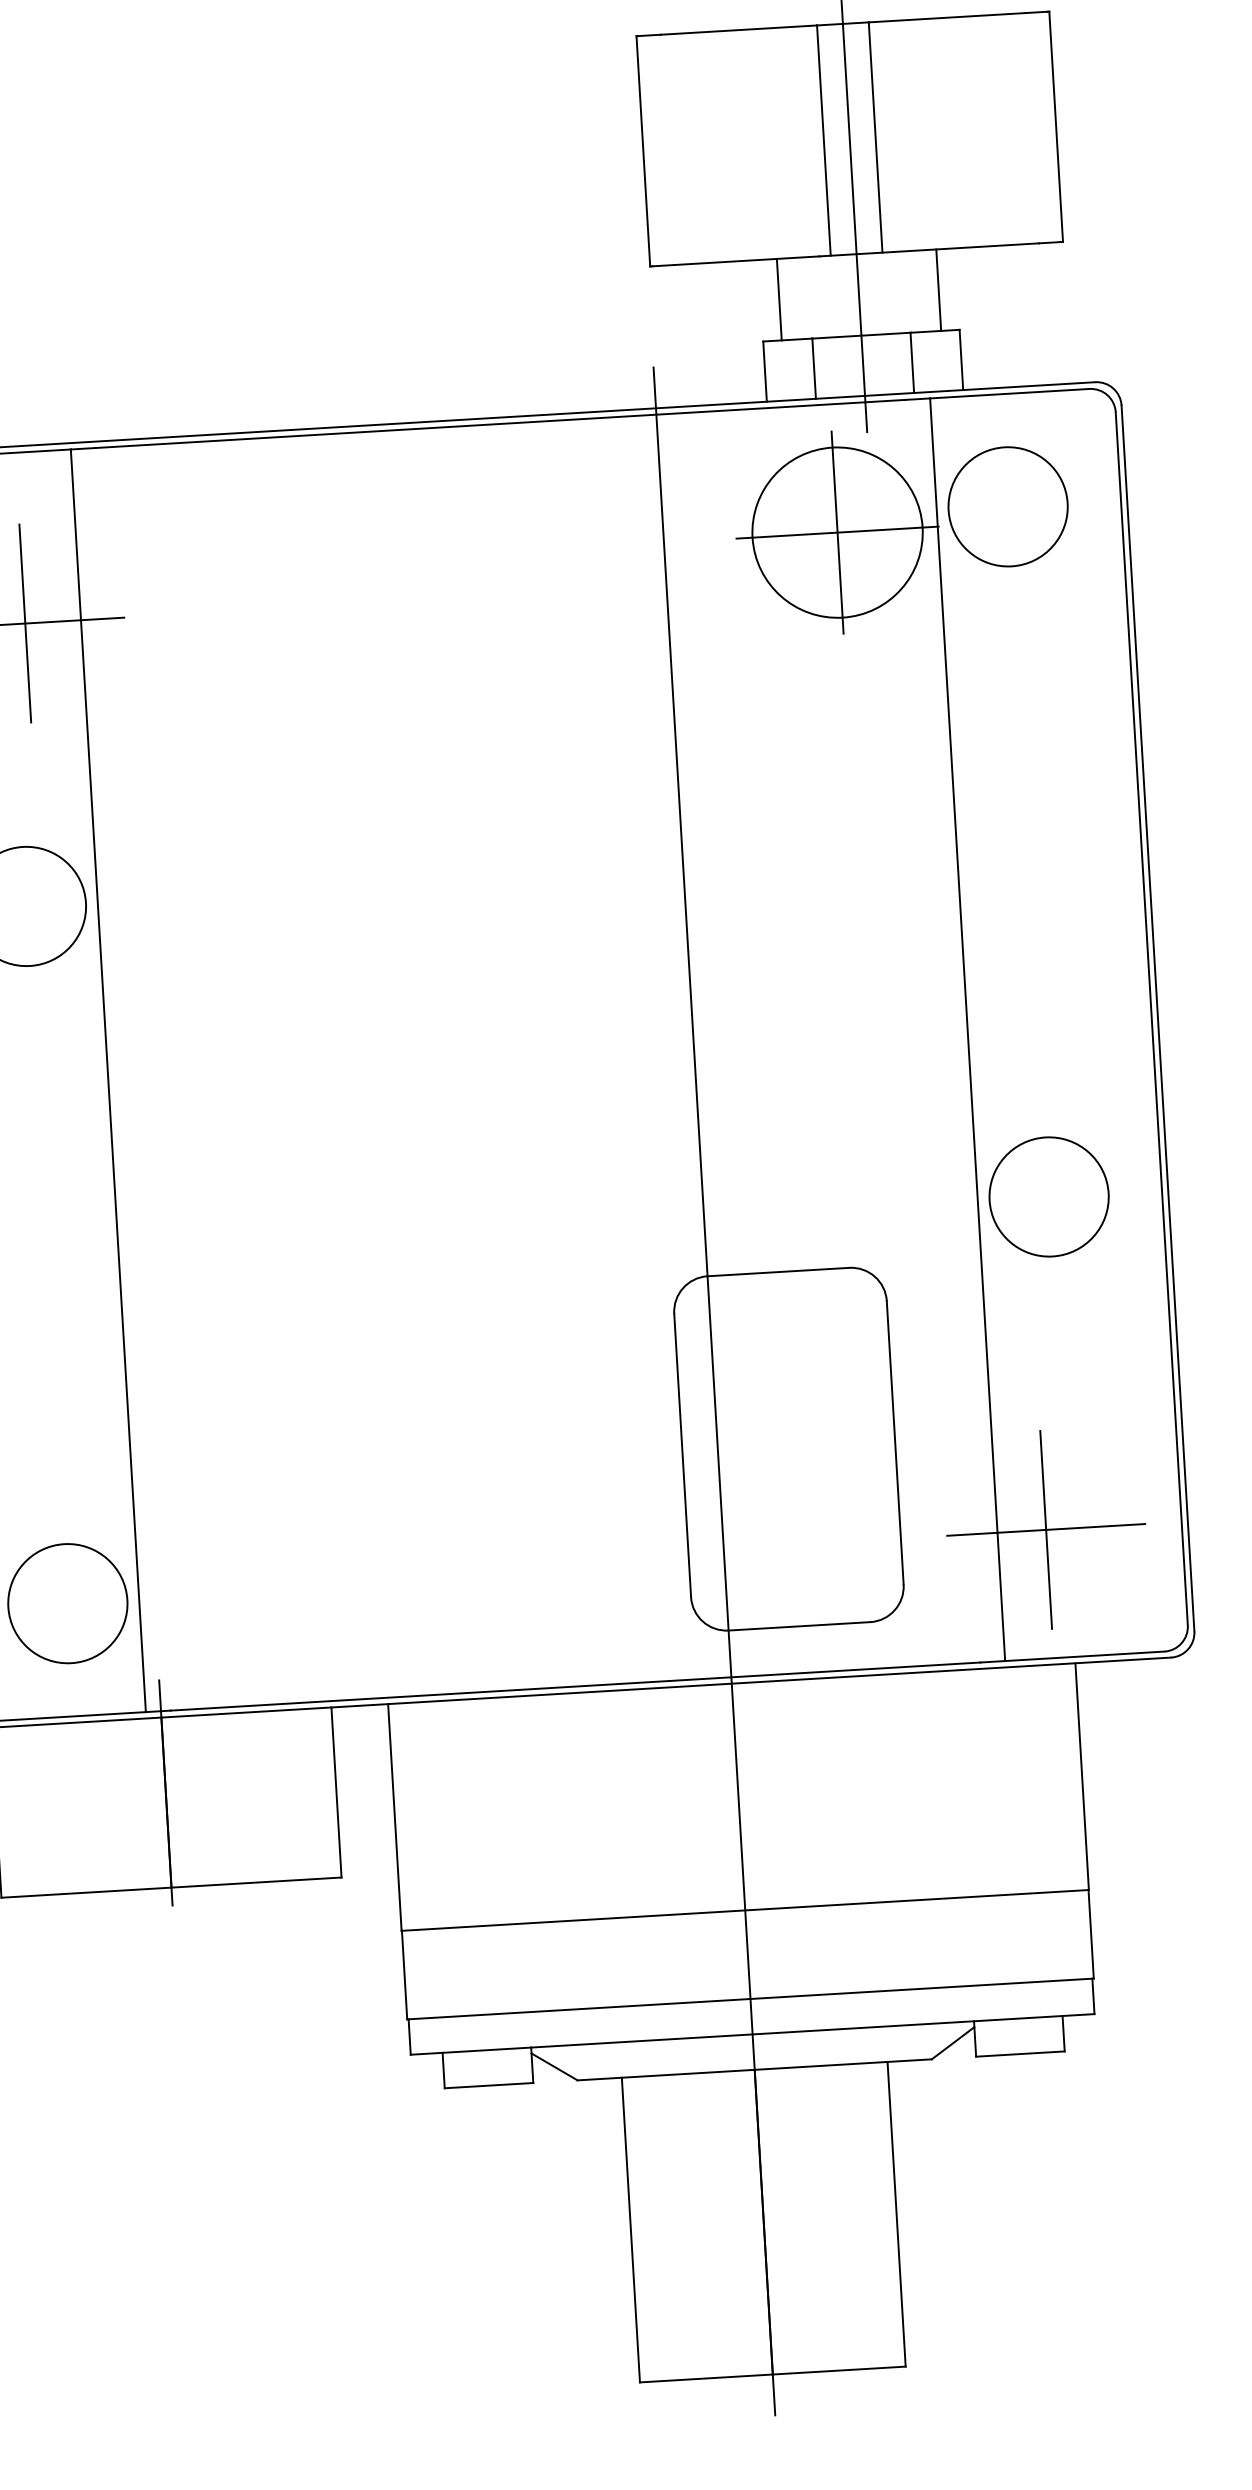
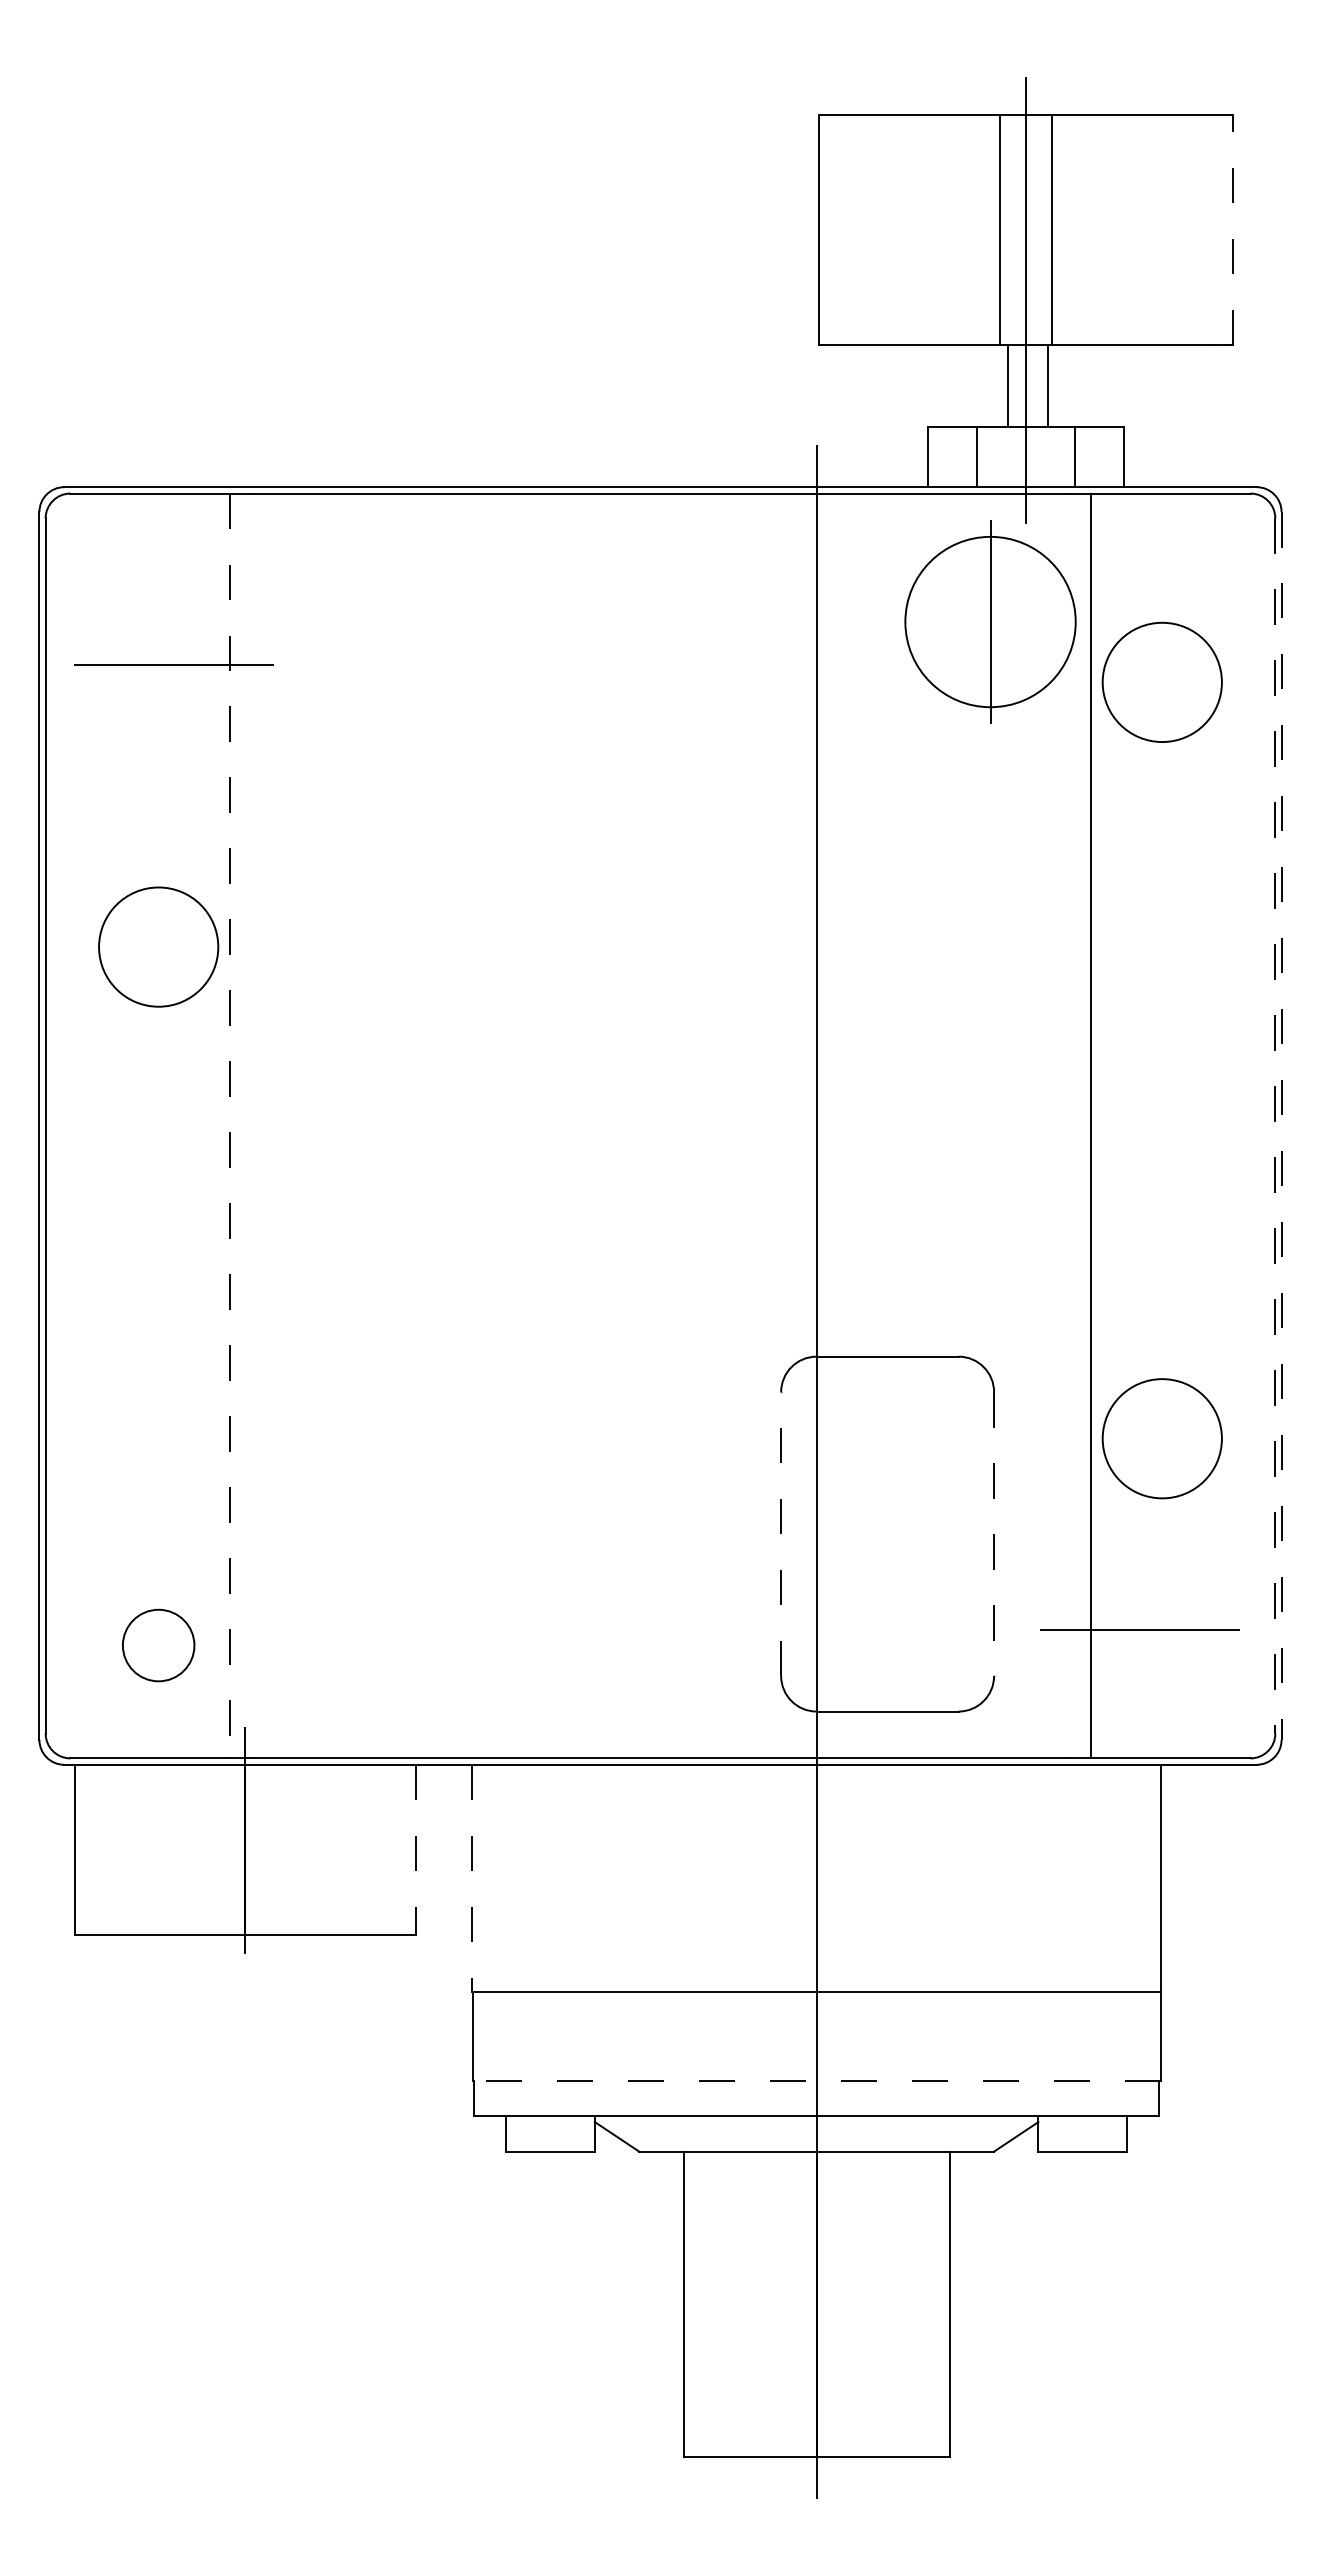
line: (1055, 126) -> (1232, 229), solid -> dashed
line: (938, 289) -> (1047, 385), moved
line: (779, 299) -> (1008, 385), moved
circle: (1007, 505) -> (1161, 681), moved
line: (837, 533) -> (990, 622), removed
line: (25, 623) -> (174, 664), removed
line: (1157, 1017) -> (1281, 1125), solid -> dashed
line: (1151, 1018) -> (1275, 1125), solid -> dashed
line: (108, 1081) -> (230, 1126), solid -> dashed
circle: (1048, 1196) -> (1161, 1438), moved
line: (895, 1443) -> (994, 1534), solid -> dashed
line: (683, 1455) -> (781, 1534), solid -> dashed
line: (1046, 1529) -> (1139, 1629), removed
circle: (67, 1603) -> (158, 1645), size x0.6
line: (336, 1793) -> (415, 1850), solid -> dashed
line: (394, 1817) -> (472, 1878), solid -> dashed
line: (750, 1998) -> (816, 2080), solid -> dashed

